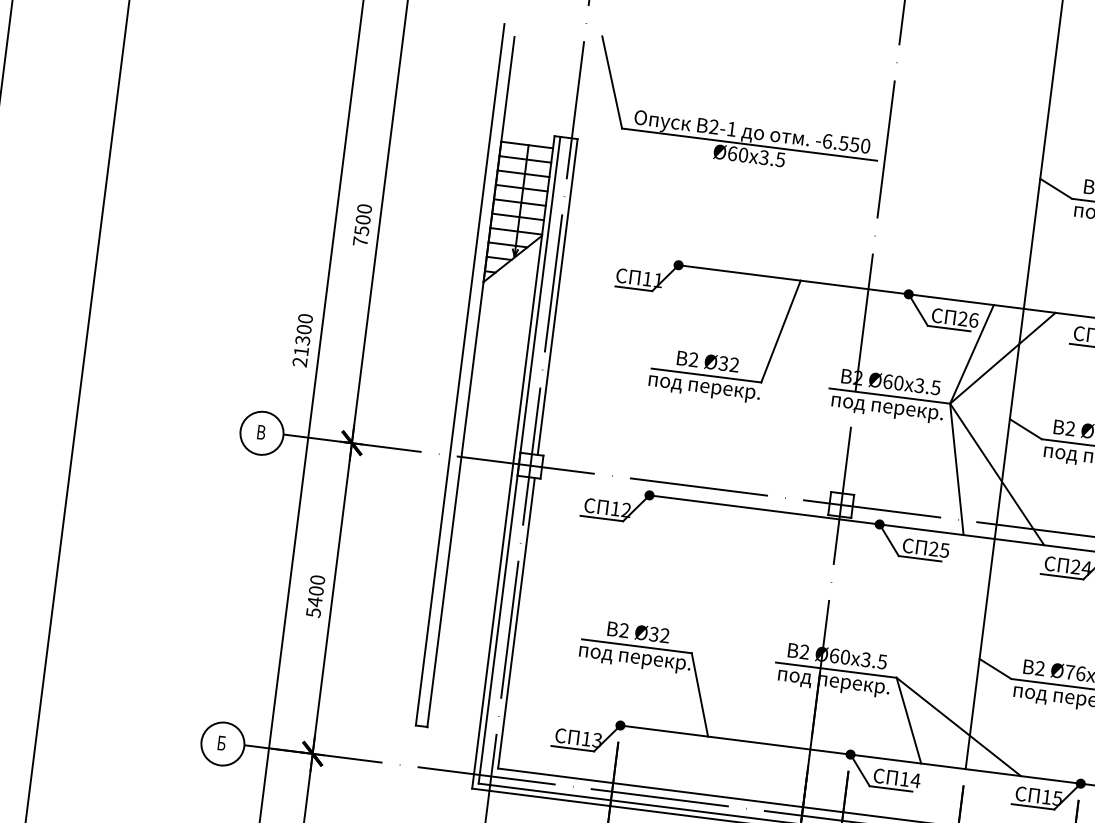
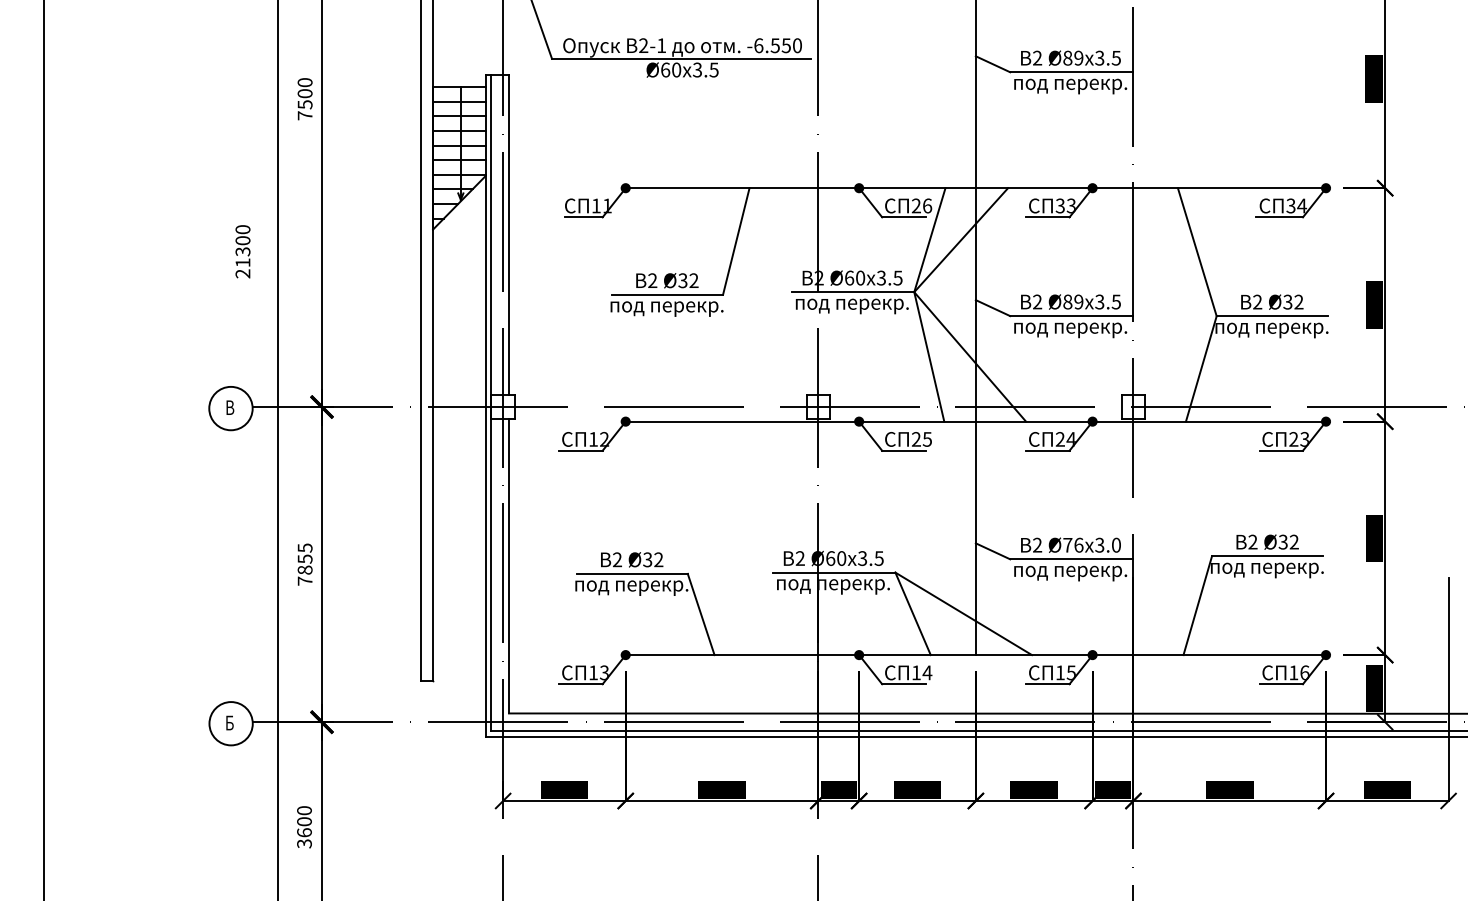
text: (361, 225) -> (304, 99), moved
text: (302, 340) -> (242, 251), moved
text: (315, 596) -> (304, 564), 5400 -> 7855

